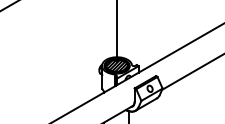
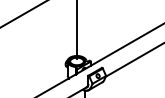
hatch: (116, 65) -> (76, 61), removed

